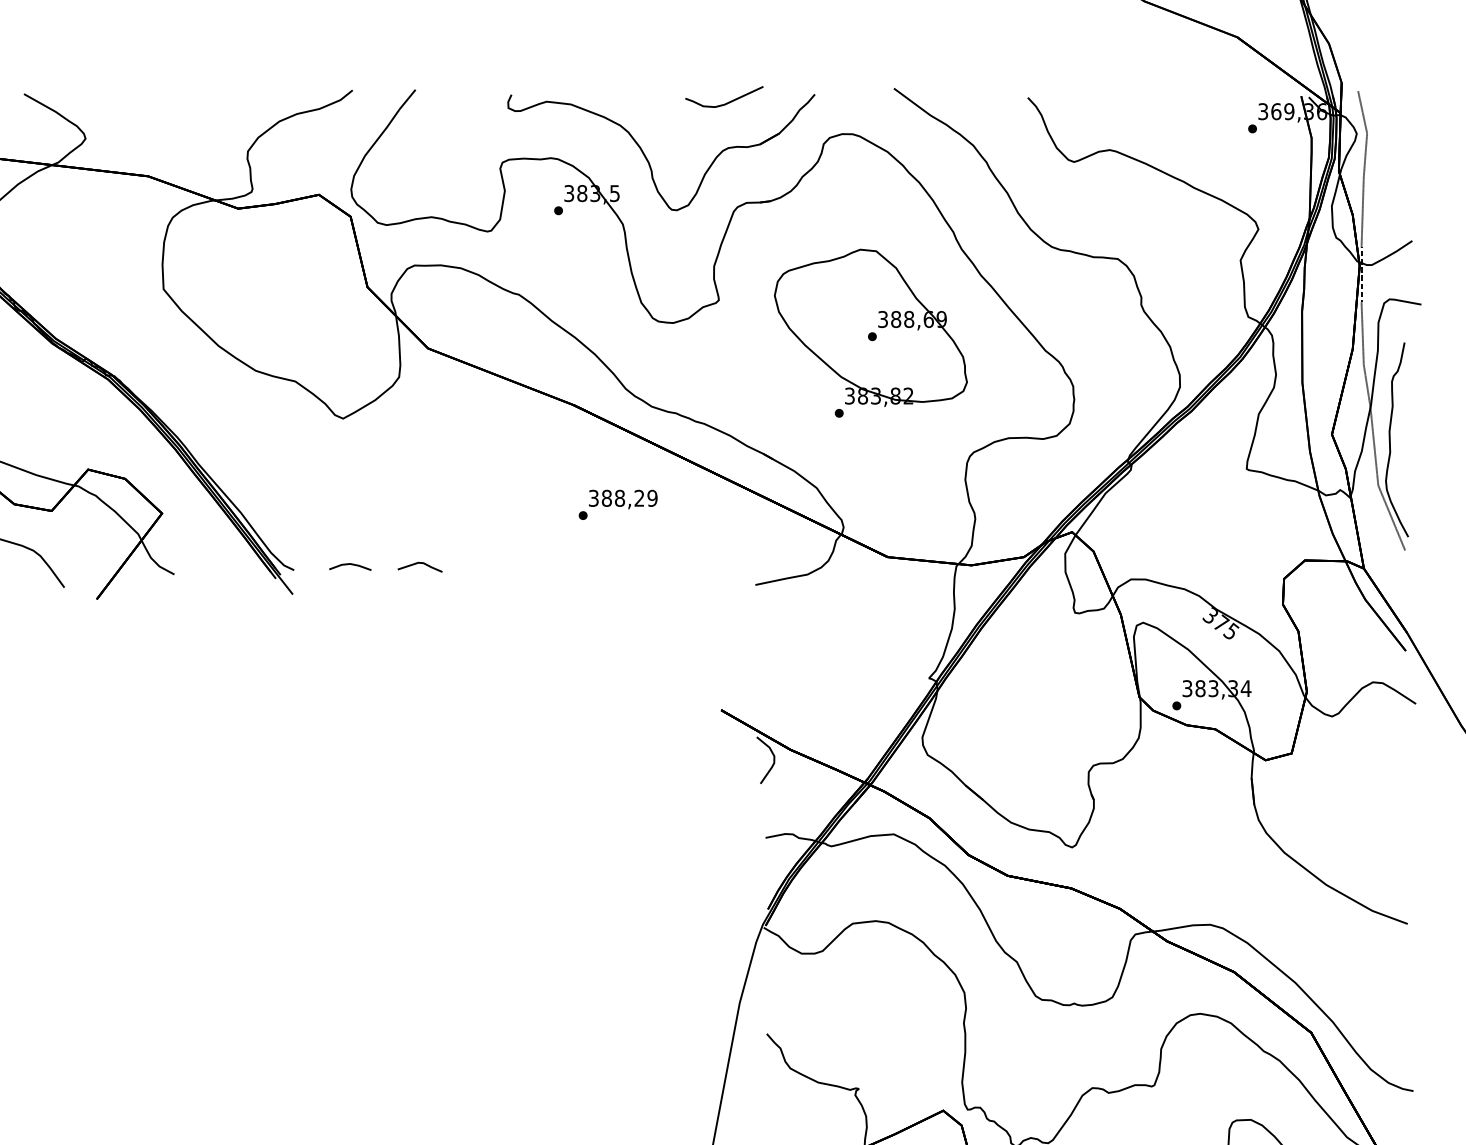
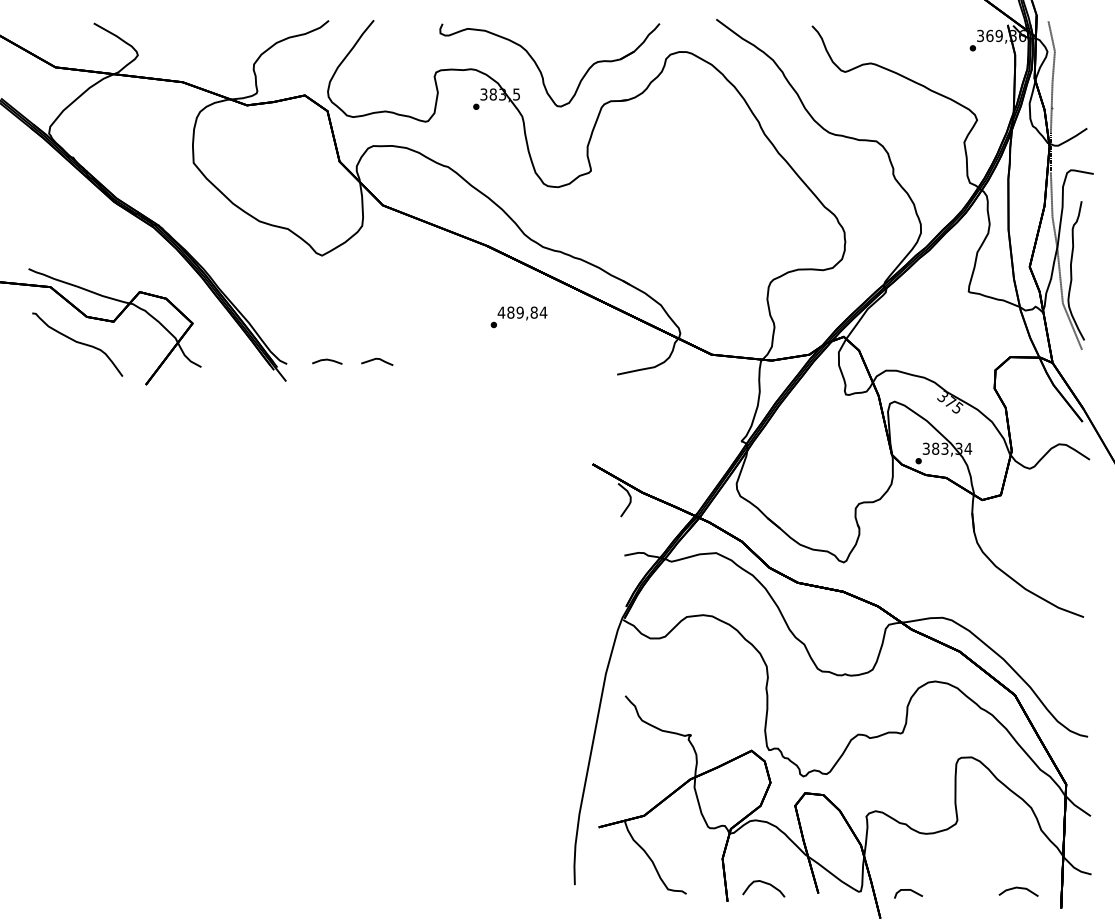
curve: (725, 102) -> (595, 29), removed
part: (870, 331) -> (699, 193), removed
text: (623, 498) -> (522, 312), 388,29 -> 489,84

